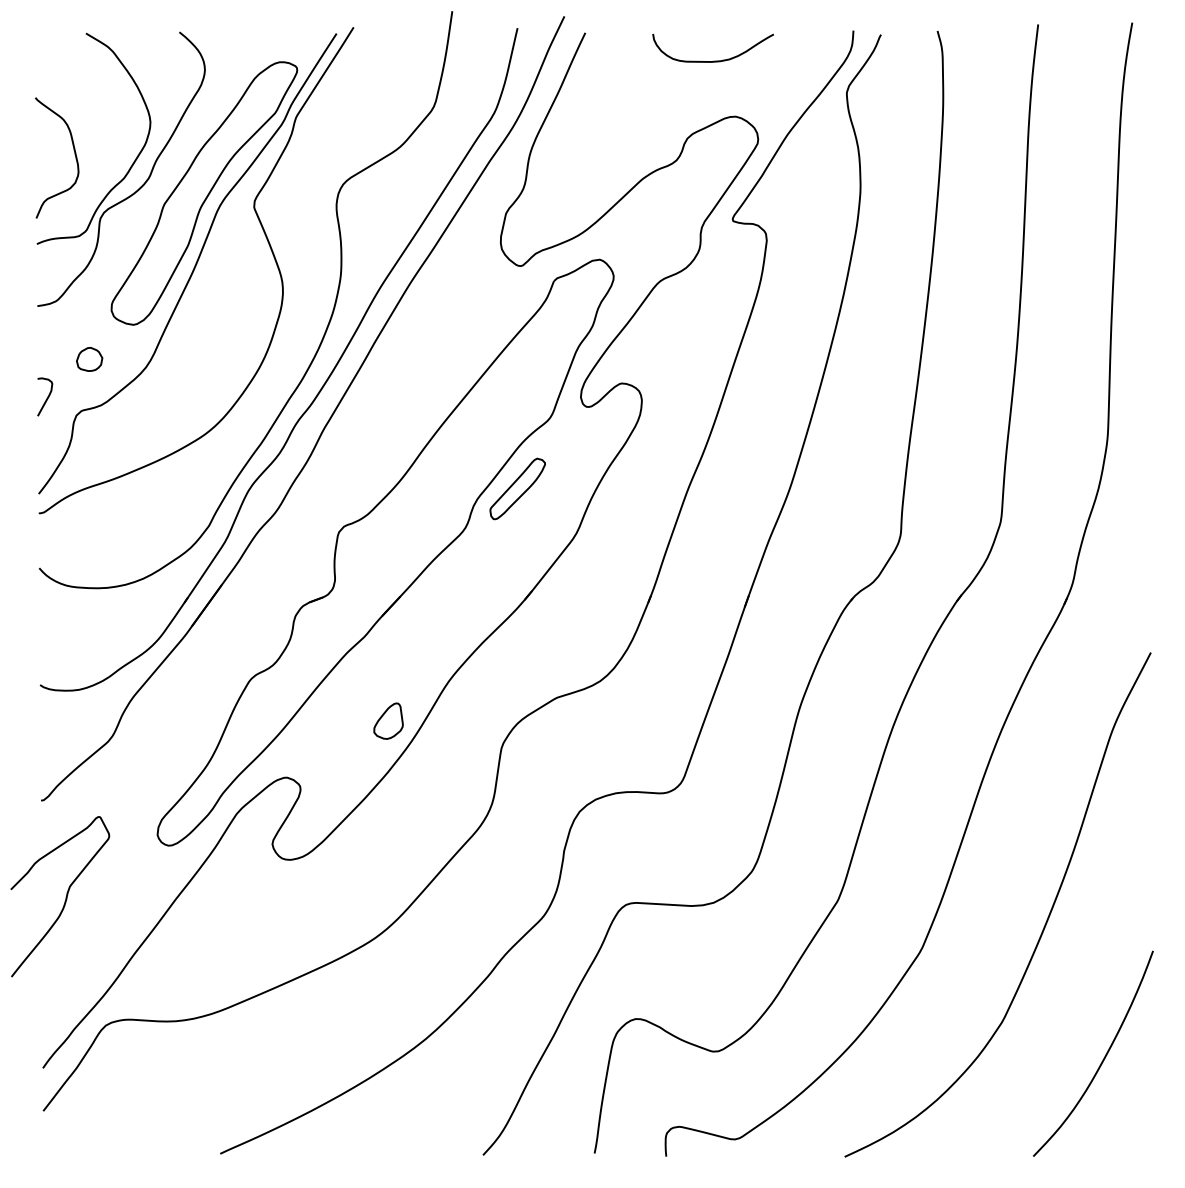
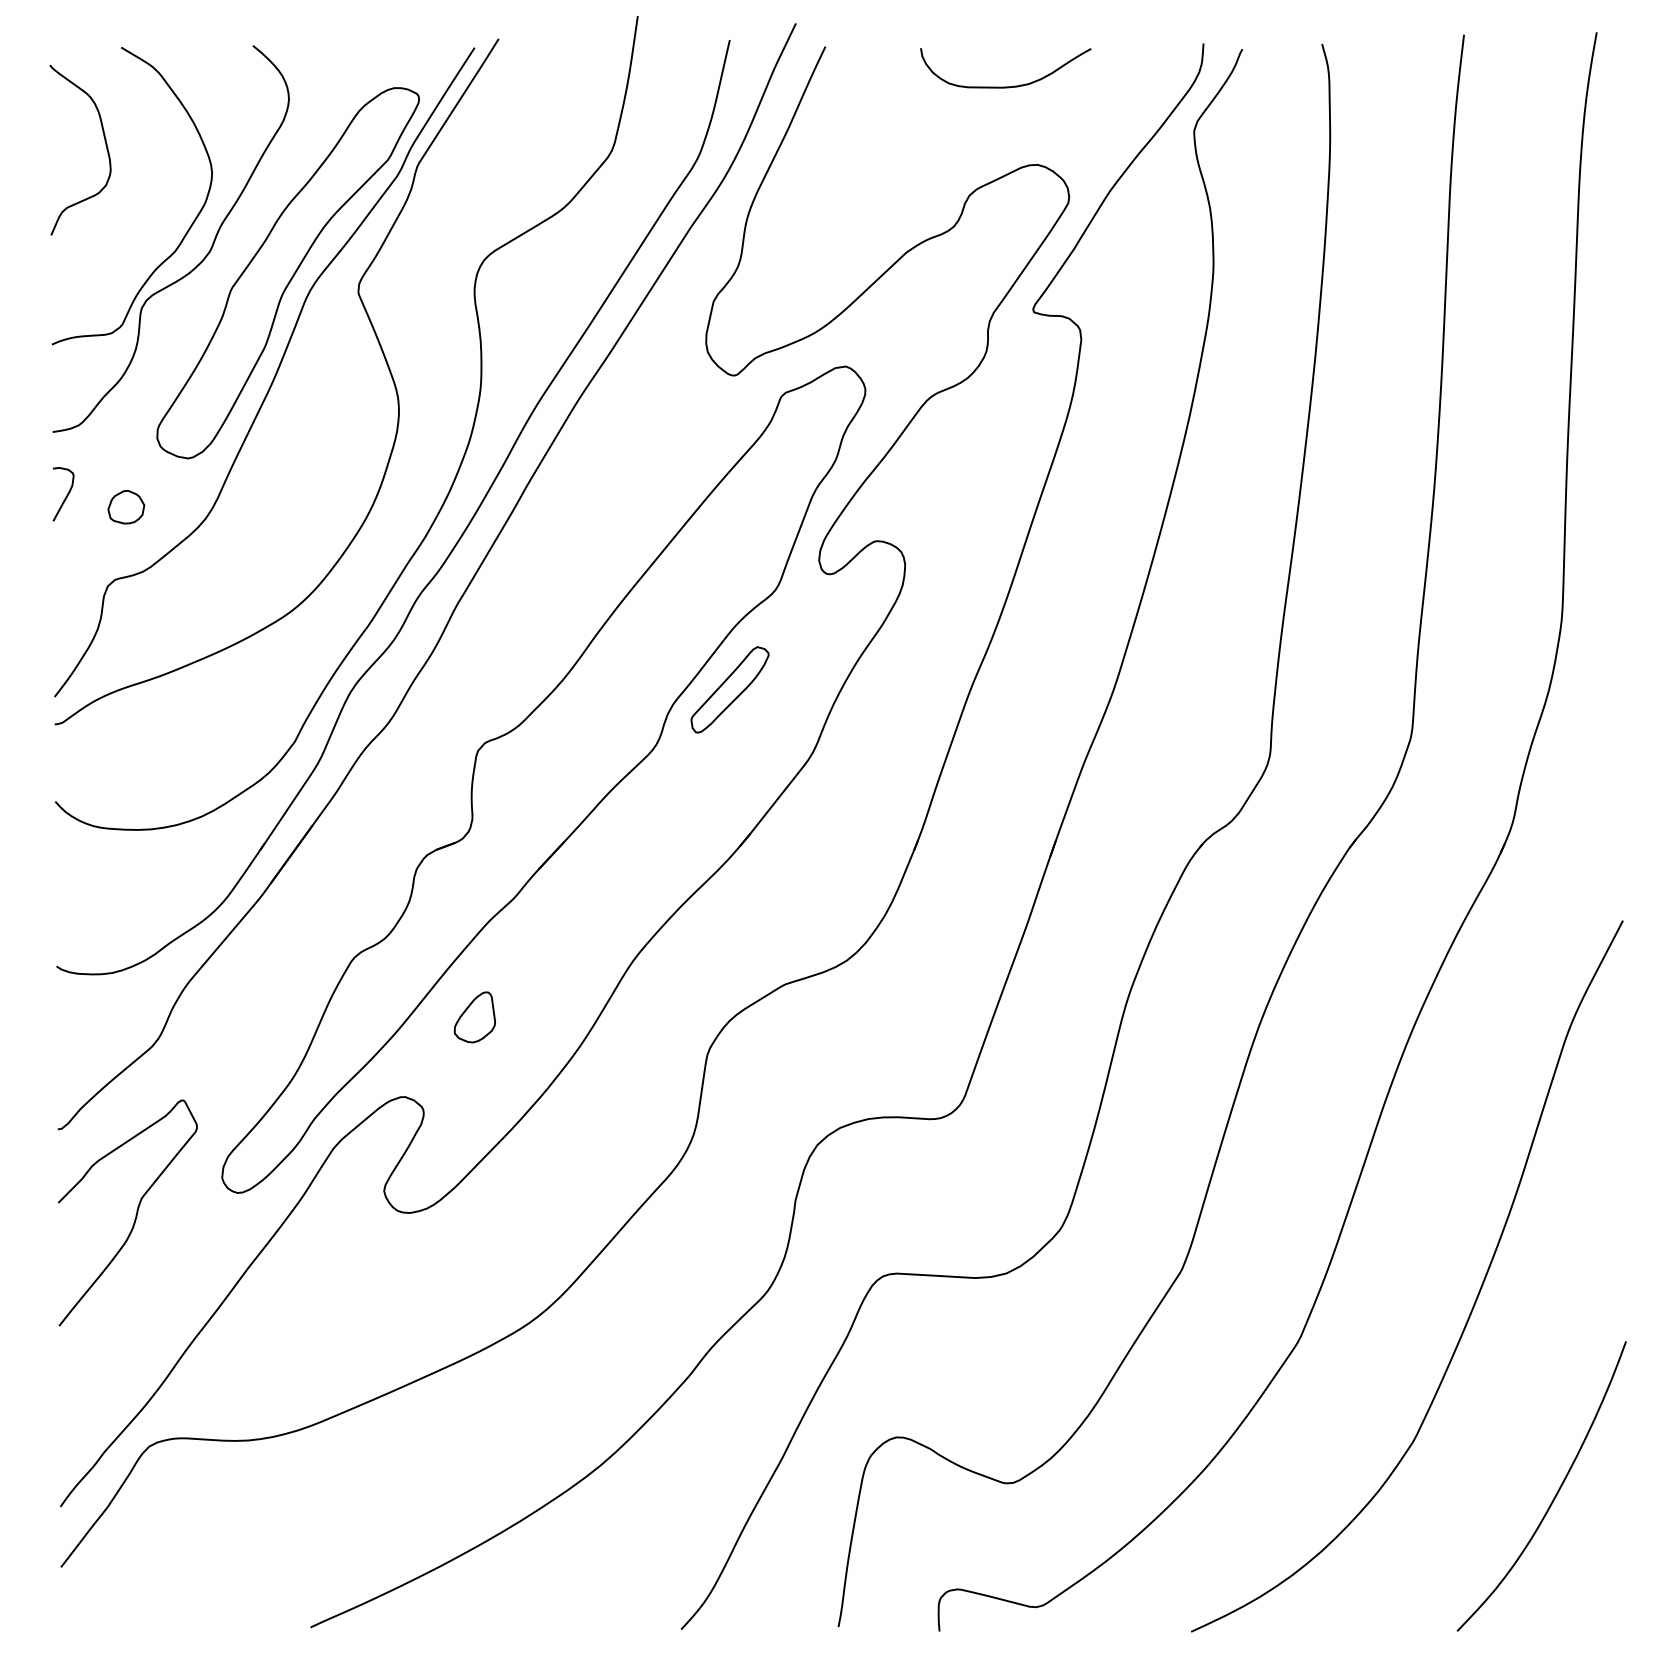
curve: (74, 151) -> (104, 141), moved
curve: (46, 398) -> (65, 496), moved
part: (388, 721) -> (474, 1017), moved
curve: (65, 898) -> (135, 1215), moved

